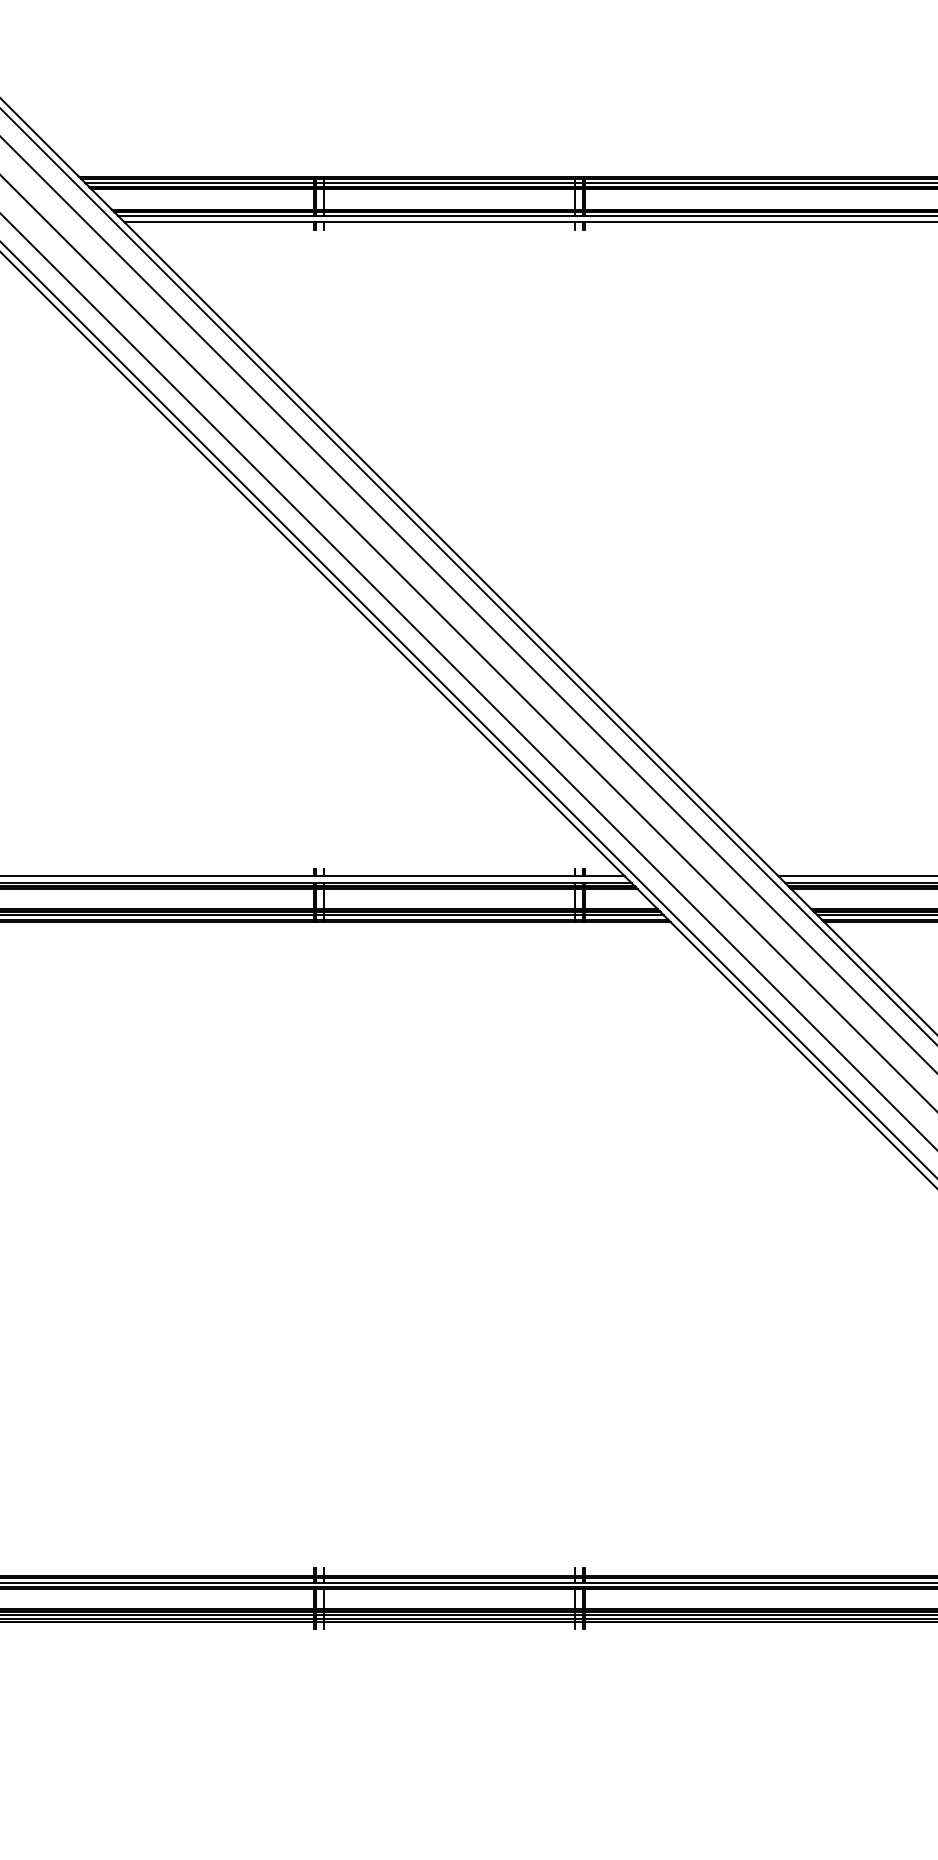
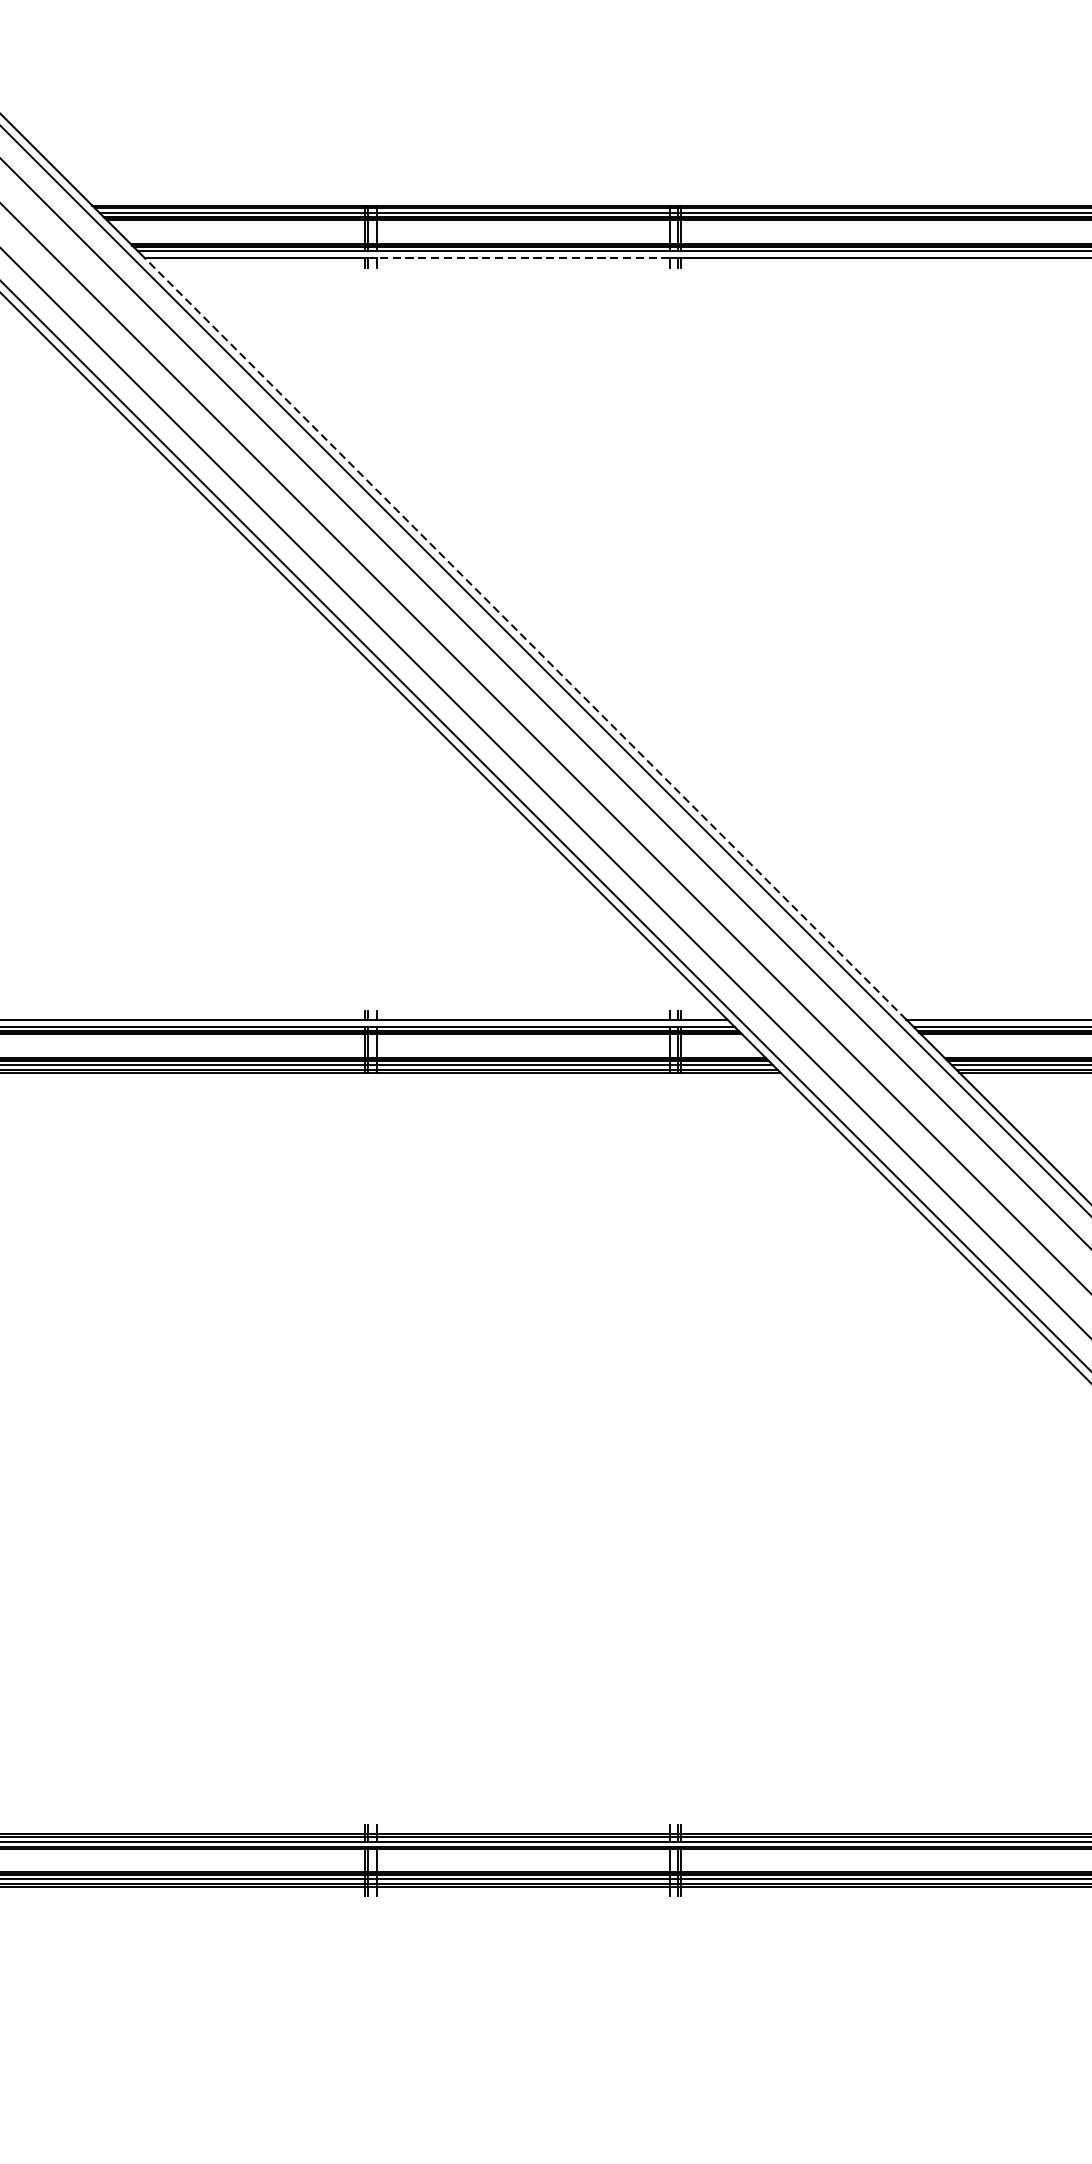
line: (449, 222) -> (523, 258), solid -> dashed
line: (451, 549) -> (525, 639), solid -> dashed

